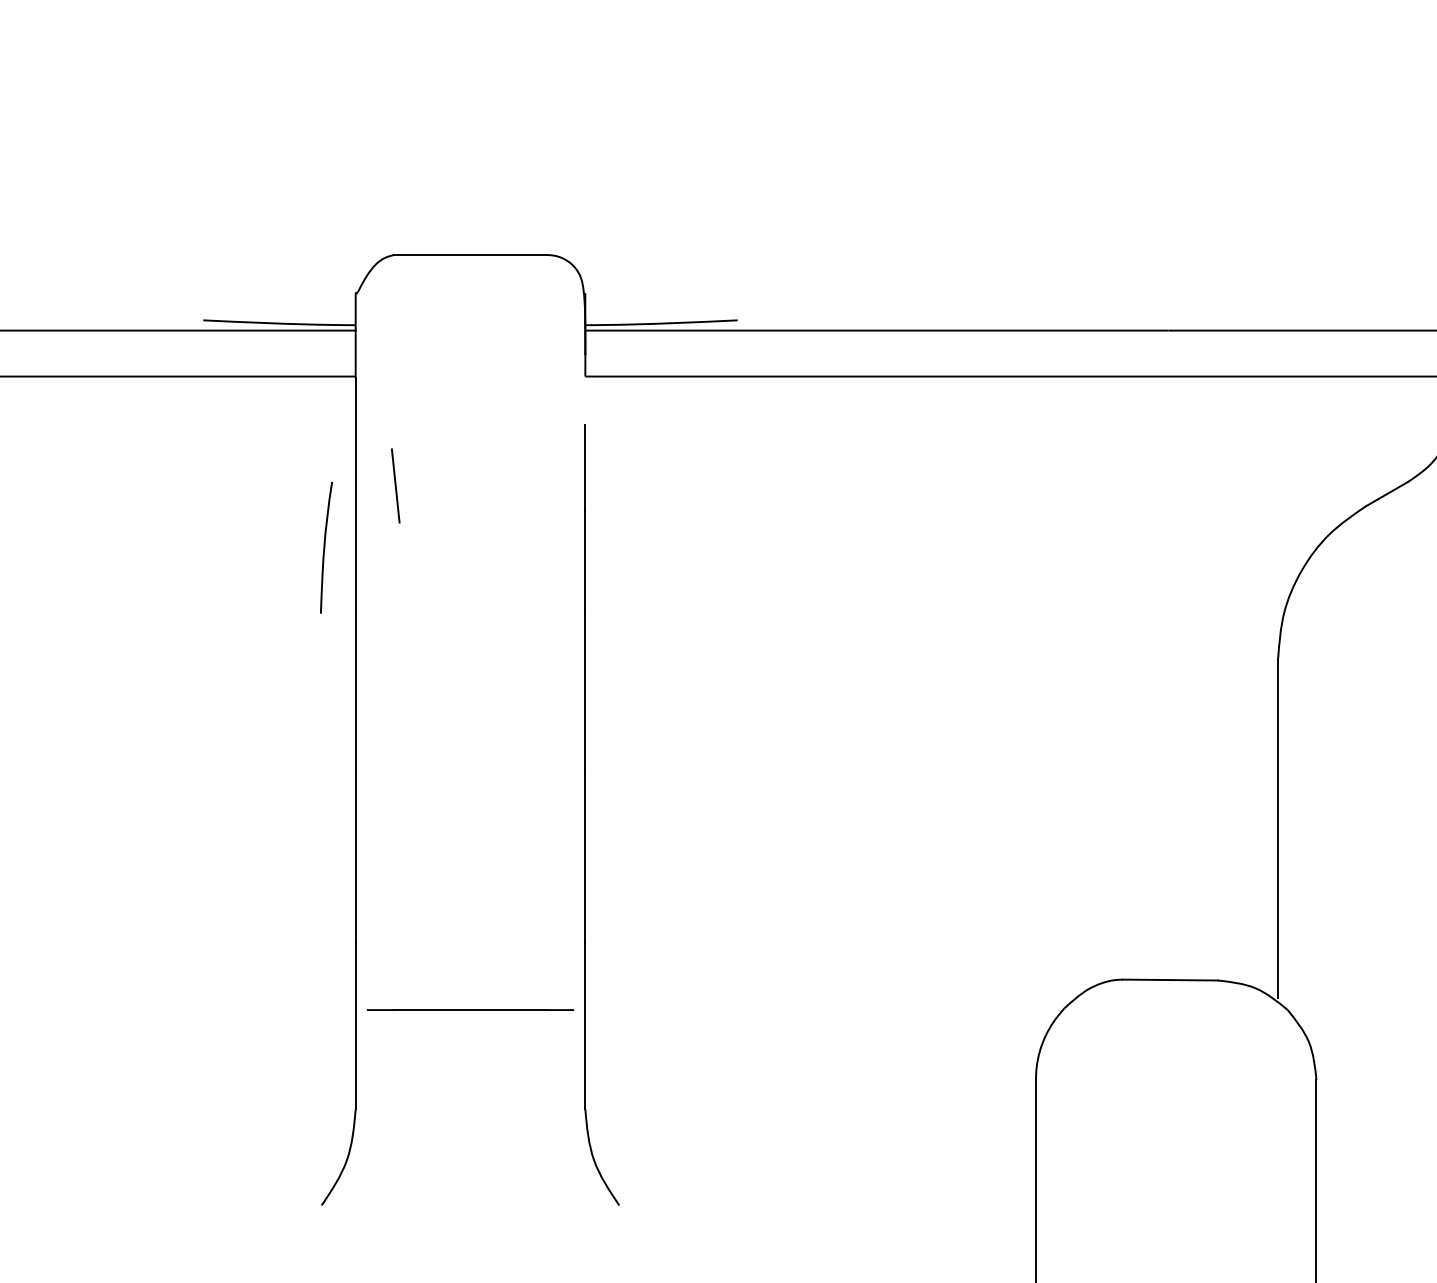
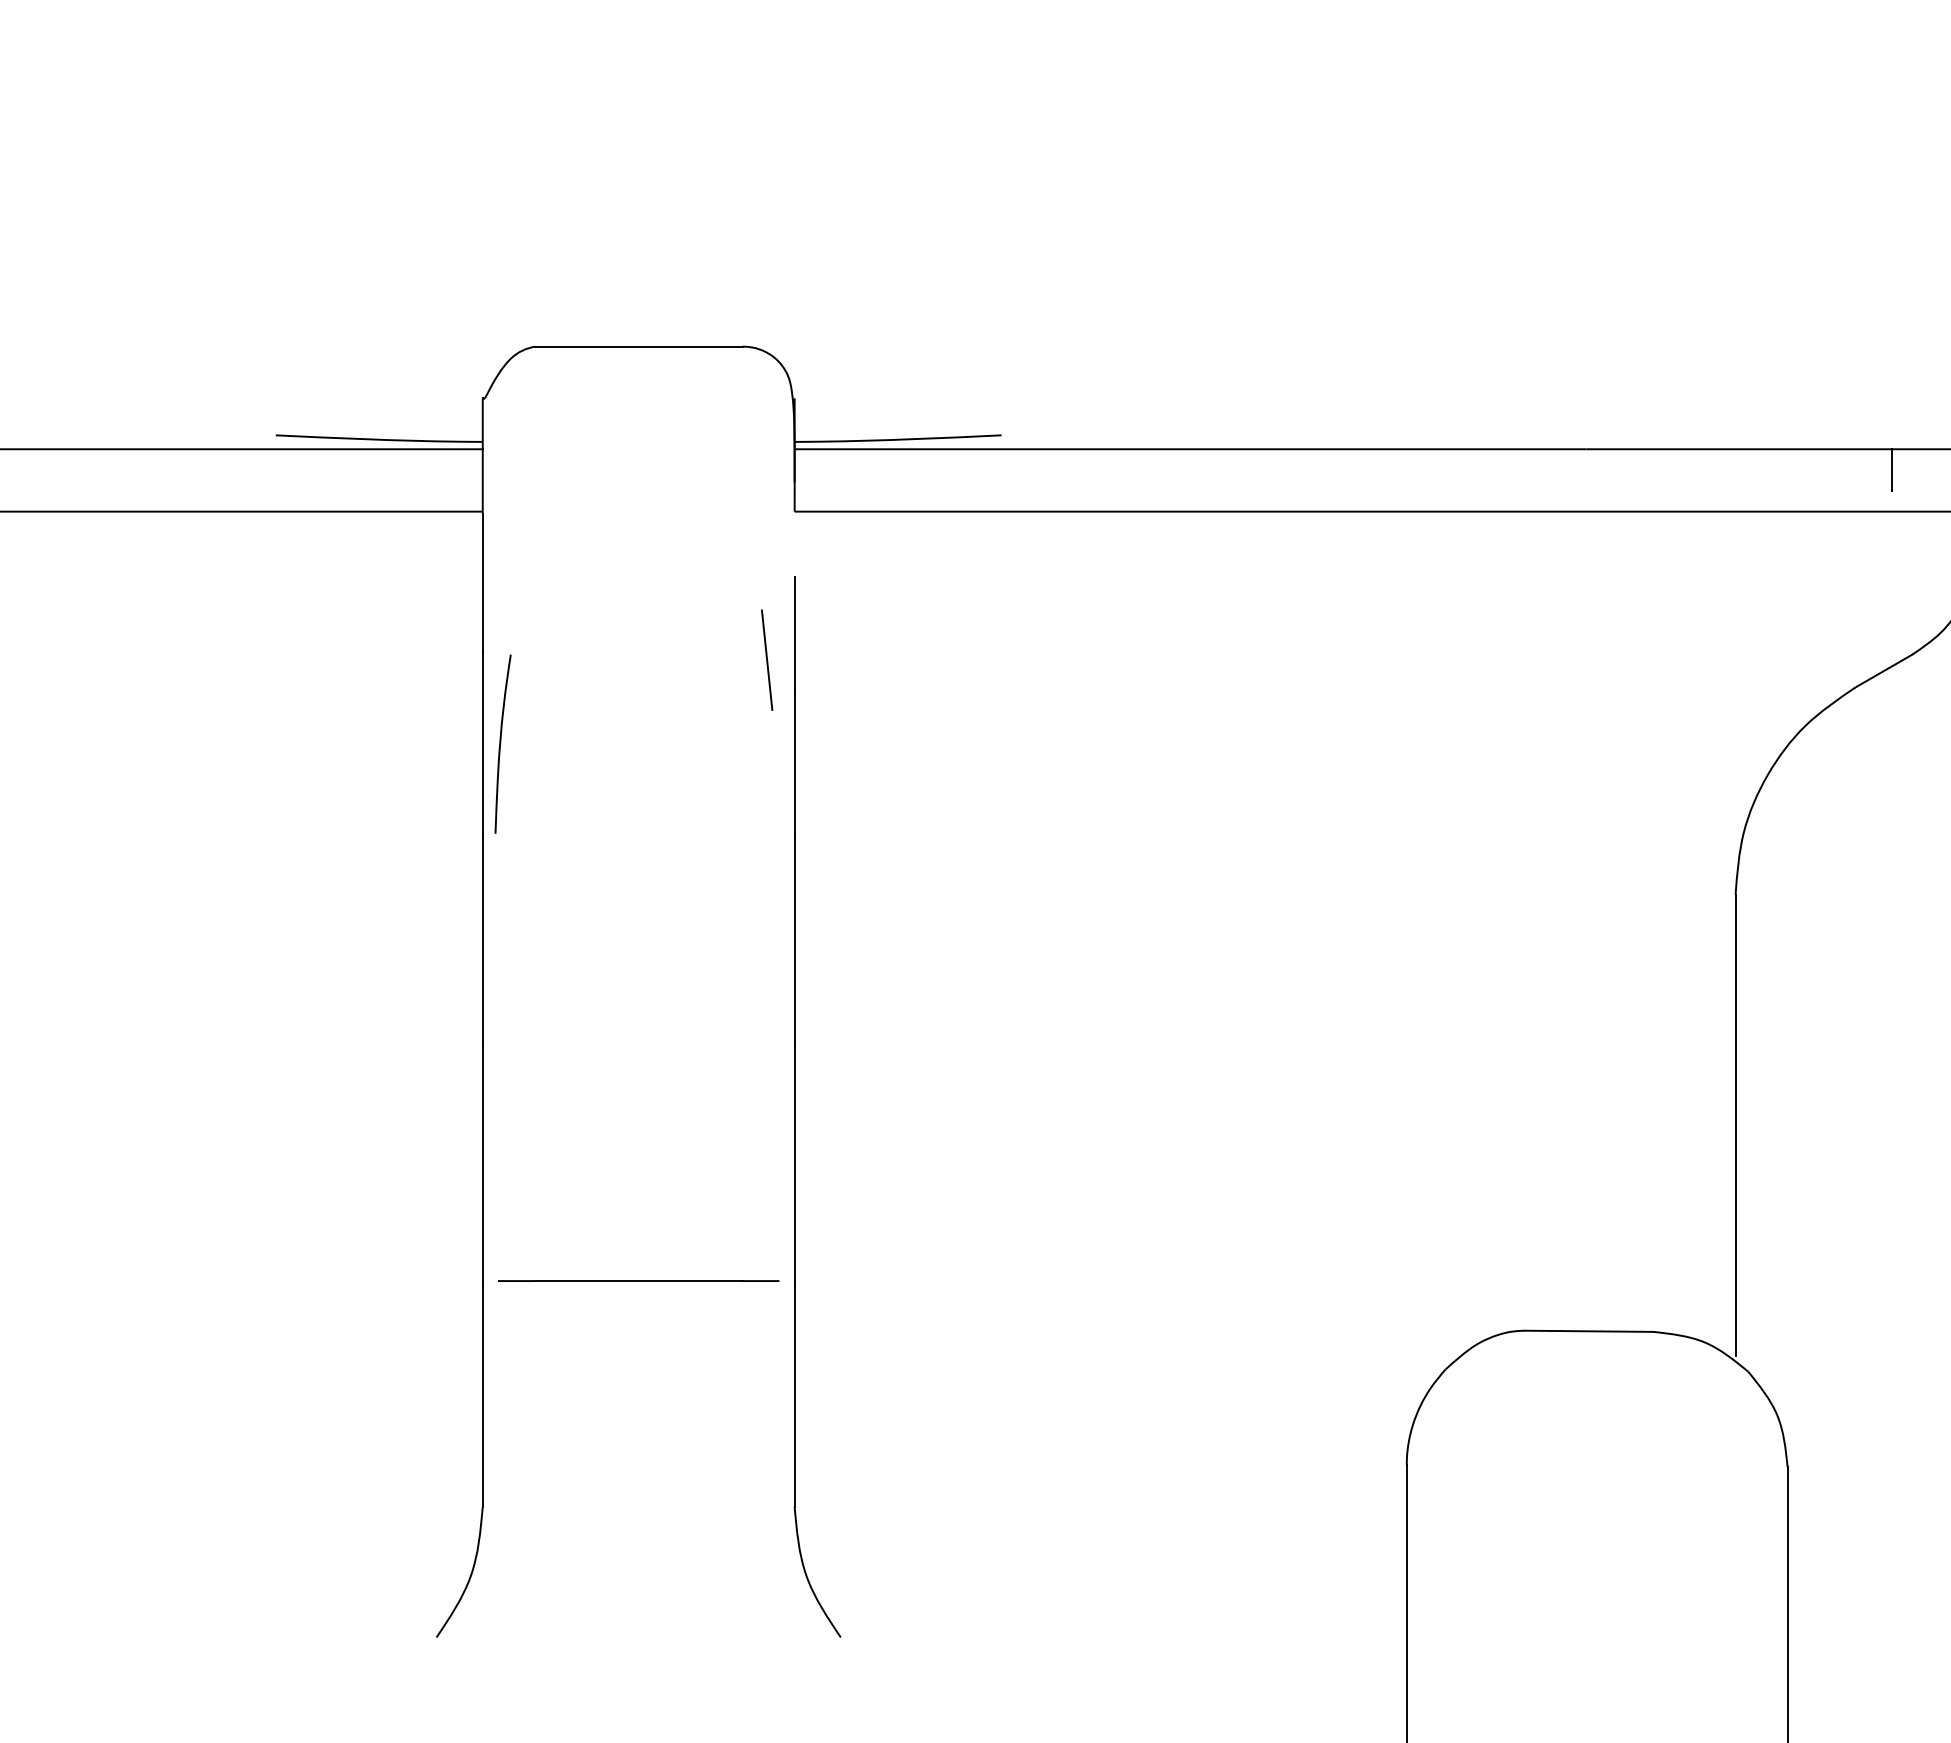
line: (1392, 345) -> (1891, 469), added
line: (396, 485) -> (767, 659), moved
curve: (325, 547) -> (501, 743), moved
line: (470, 1009) -> (638, 1280), moved

